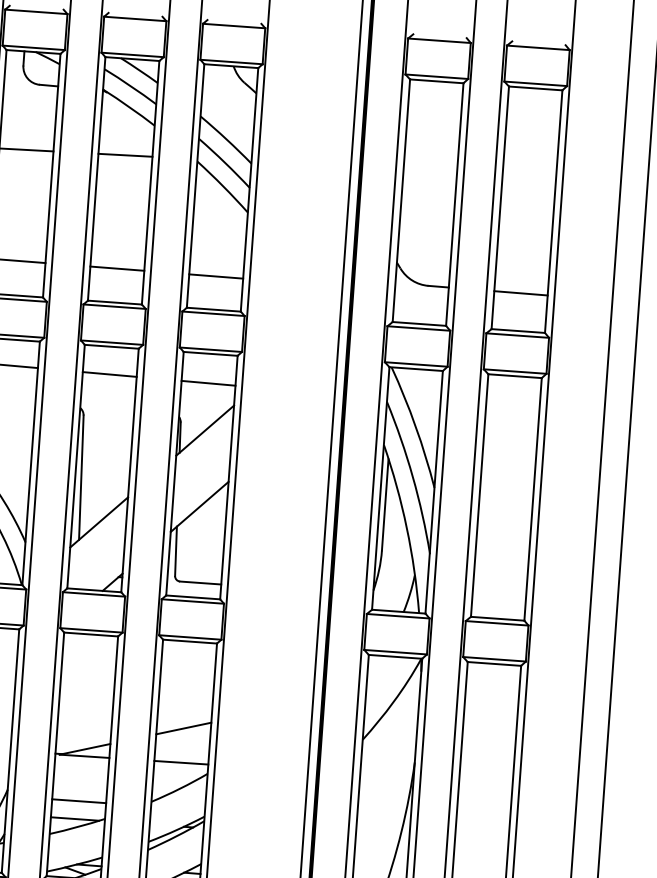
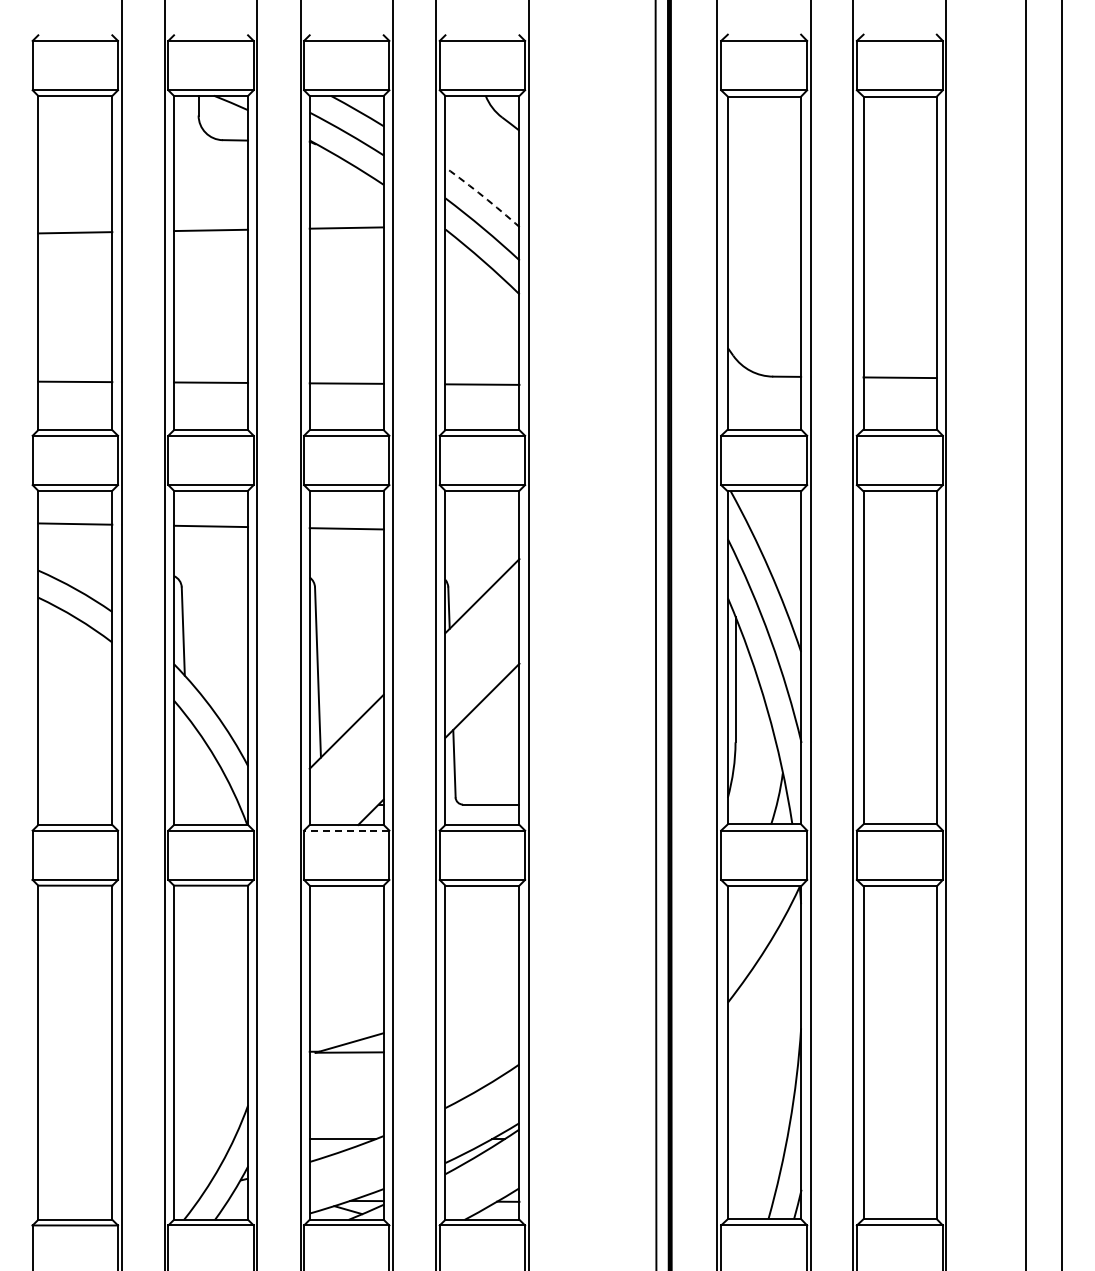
arc: (226, 139) -> (483, 196), solid -> dashed
line: (208, 382) -> (482, 530), removed
line: (93, 594) -> (346, 830), solid -> dashed
line: (183, 728) -> (482, 1004), removed
line: (181, 762) -> (482, 1051), removed
line: (79, 801) -> (346, 1114), removed

